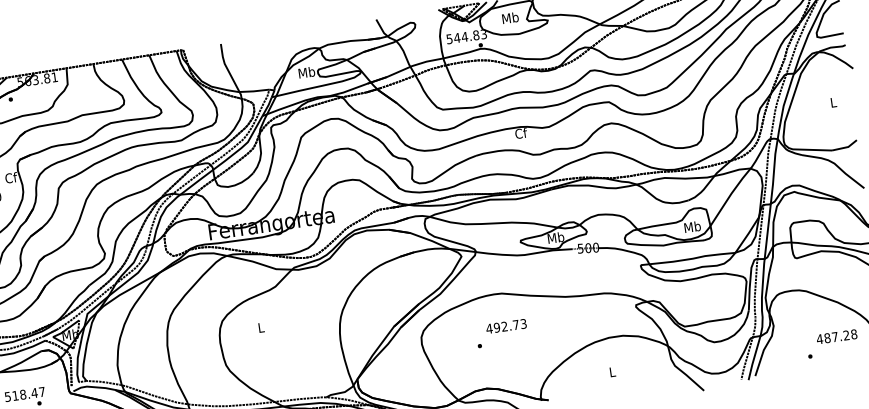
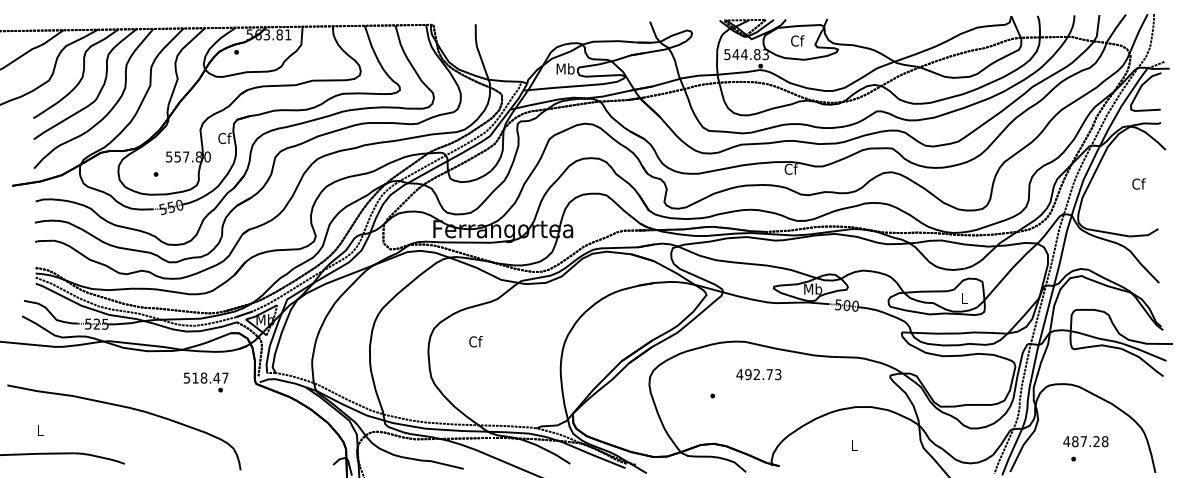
text: (510, 17) -> (797, 40), Mb -> Cf
text: (833, 102) -> (1138, 183), L -> Cf
text: (692, 226) -> (964, 298), Mb -> L
text: (506, 326) -> (758, 374), moved
text: (261, 327) -> (475, 341), L -> Cf
text: (836, 336) -> (1085, 441), moved

